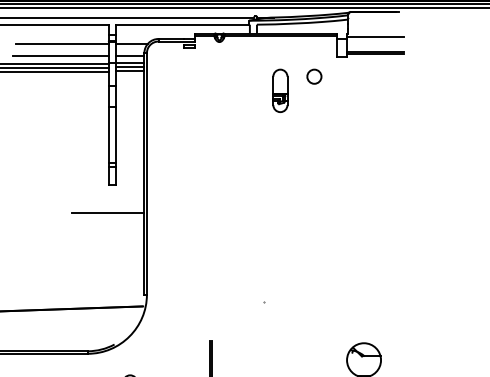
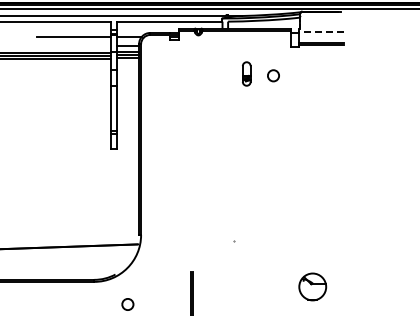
line: (375, 37) -> (321, 31), solid -> dashed
line: (60, 56) -> (72, 46), removed
circle: (314, 76) -> (273, 75), moved
part: (280, 90) -> (246, 73), size x0.7
line: (108, 212) -> (110, 170), removed

